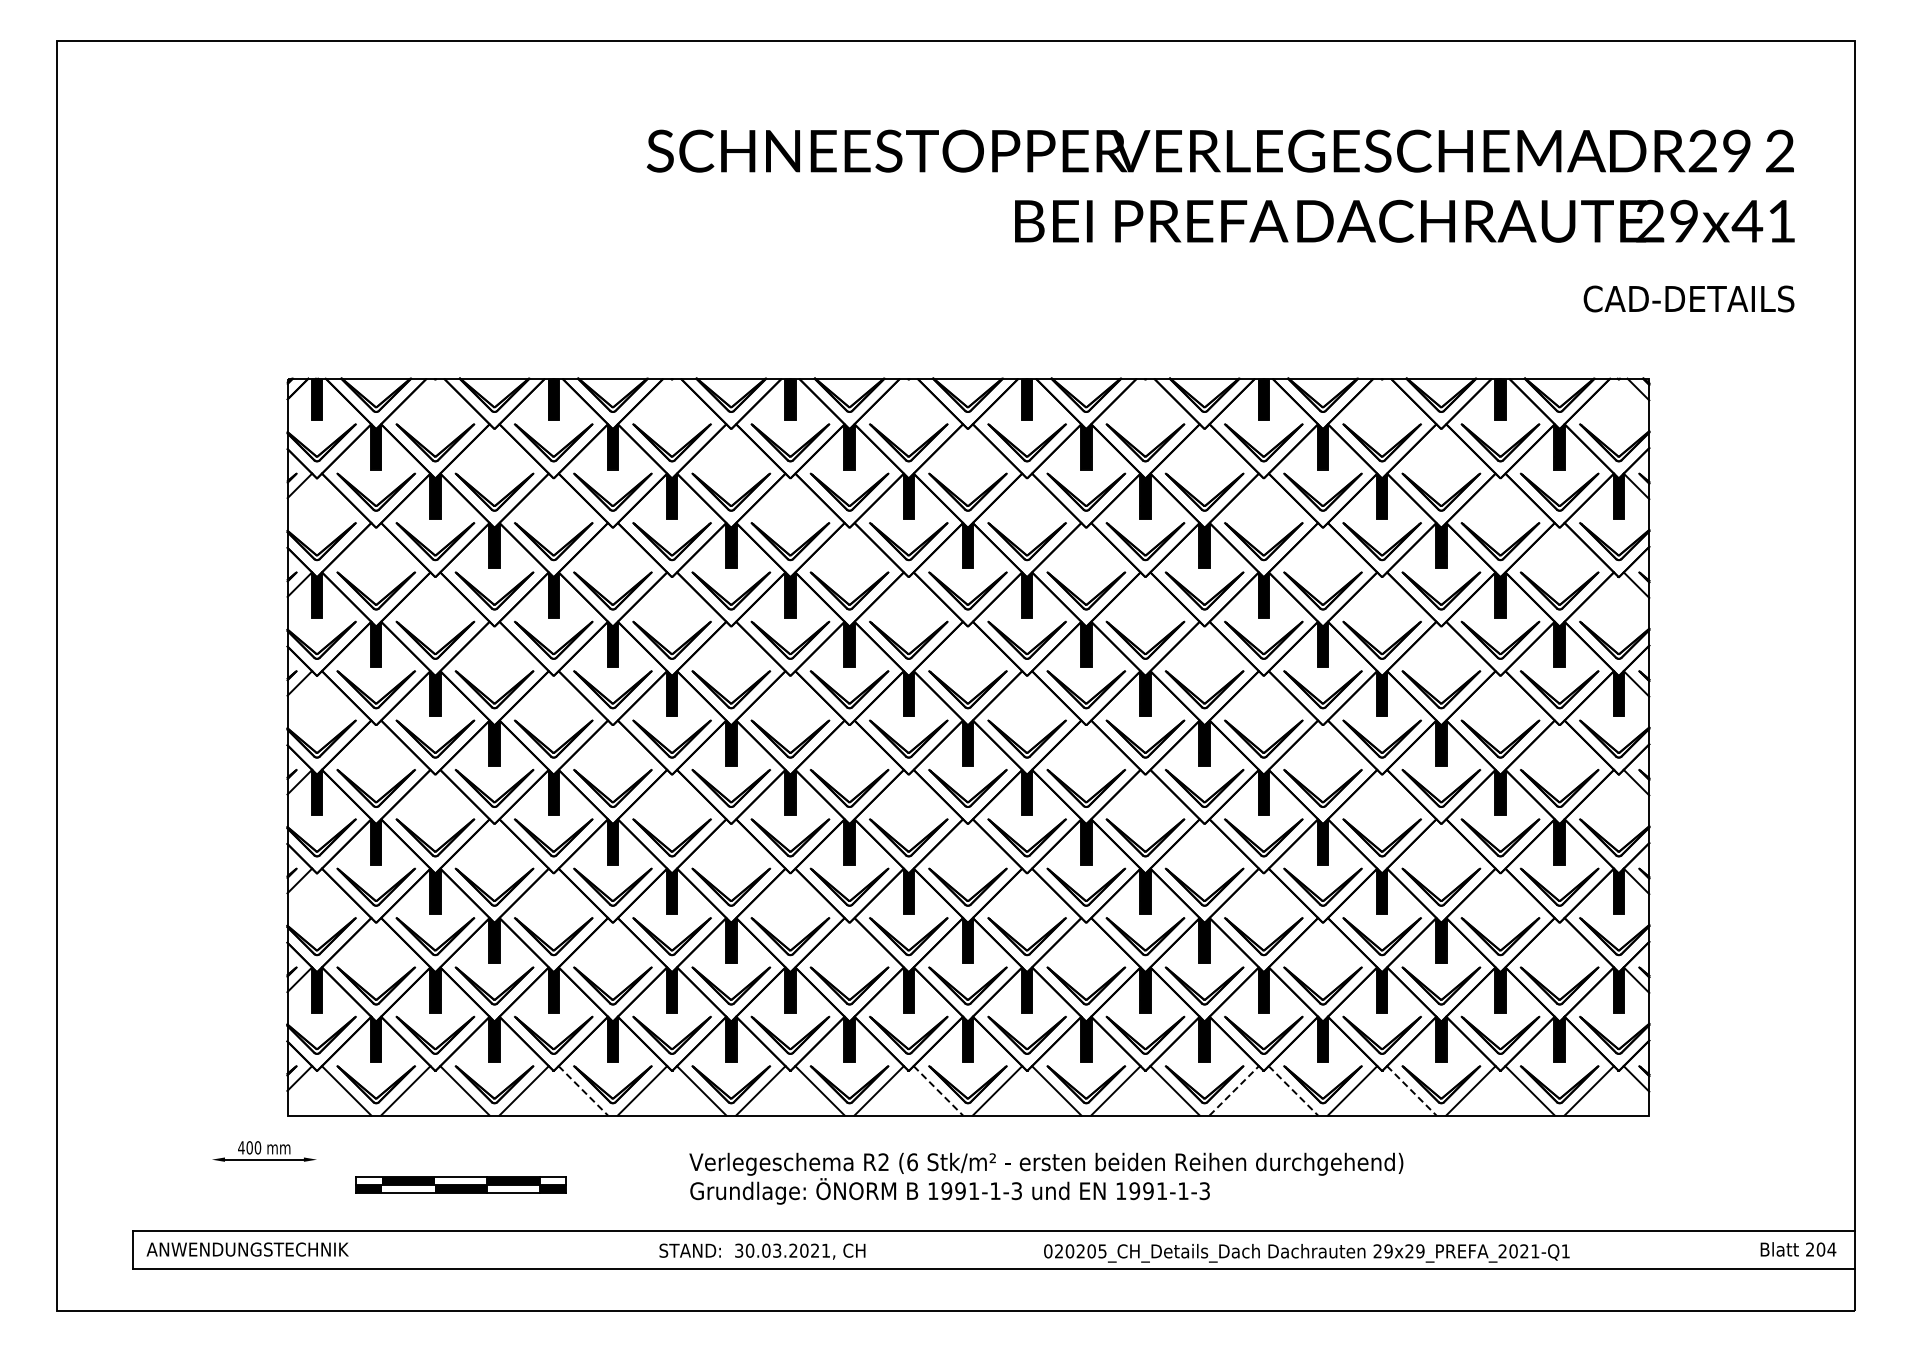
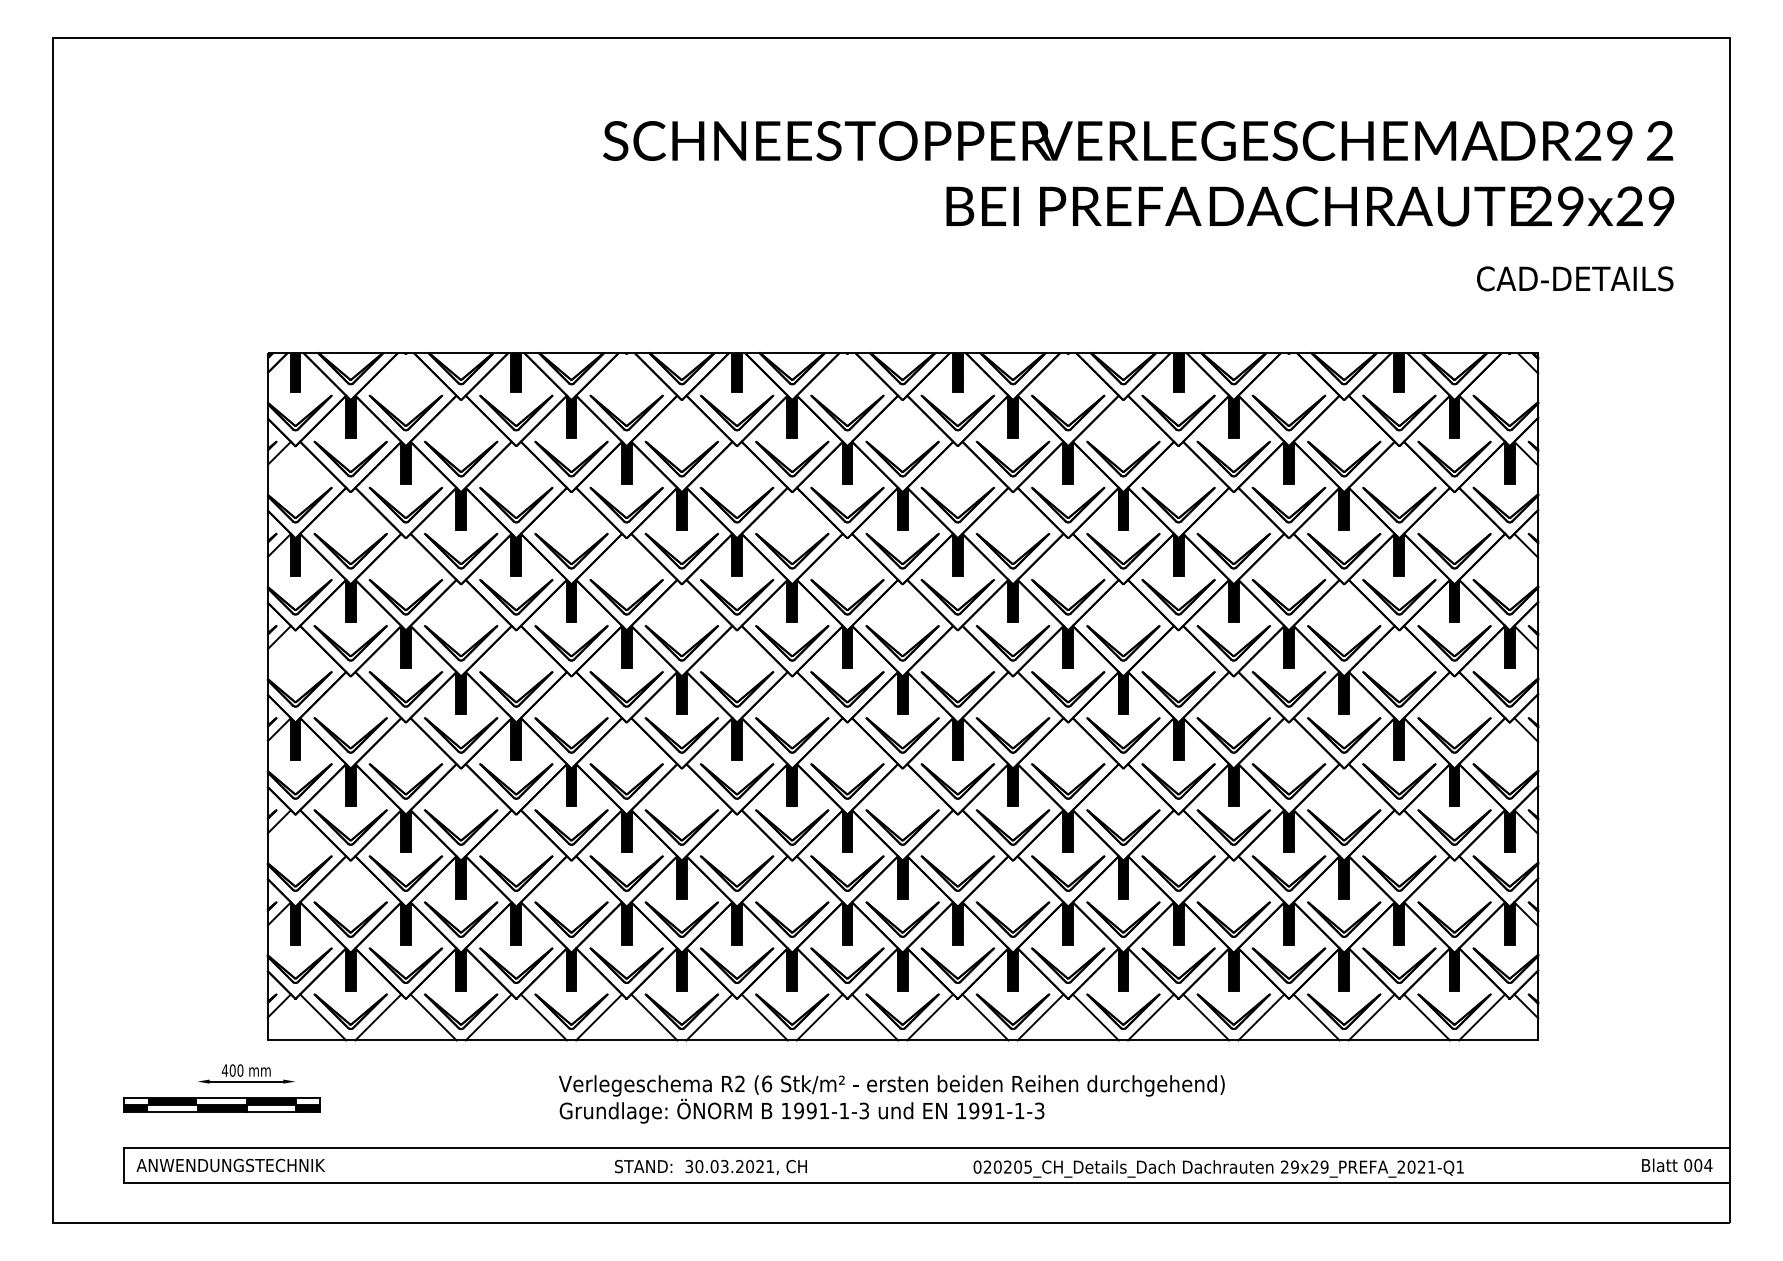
text: (1763, 220) -> (1644, 205), 29x41 -> 29x29
line: (583, 1090) -> (544, 1017), dashed -> solid
line: (938, 1090) -> (875, 1017), dashed -> solid
line: (1234, 1090) -> (1151, 1017), dashed -> solid
line: (1293, 1090) -> (1206, 1017), dashed -> solid
line: (1411, 1090) -> (1316, 1017), dashed -> solid
text: (1046, 1178) -> (891, 1099), moved
part: (460, 1184) -> (221, 1104), moved
text: (1810, 1249) -> (1688, 1165), 204 -> 004

